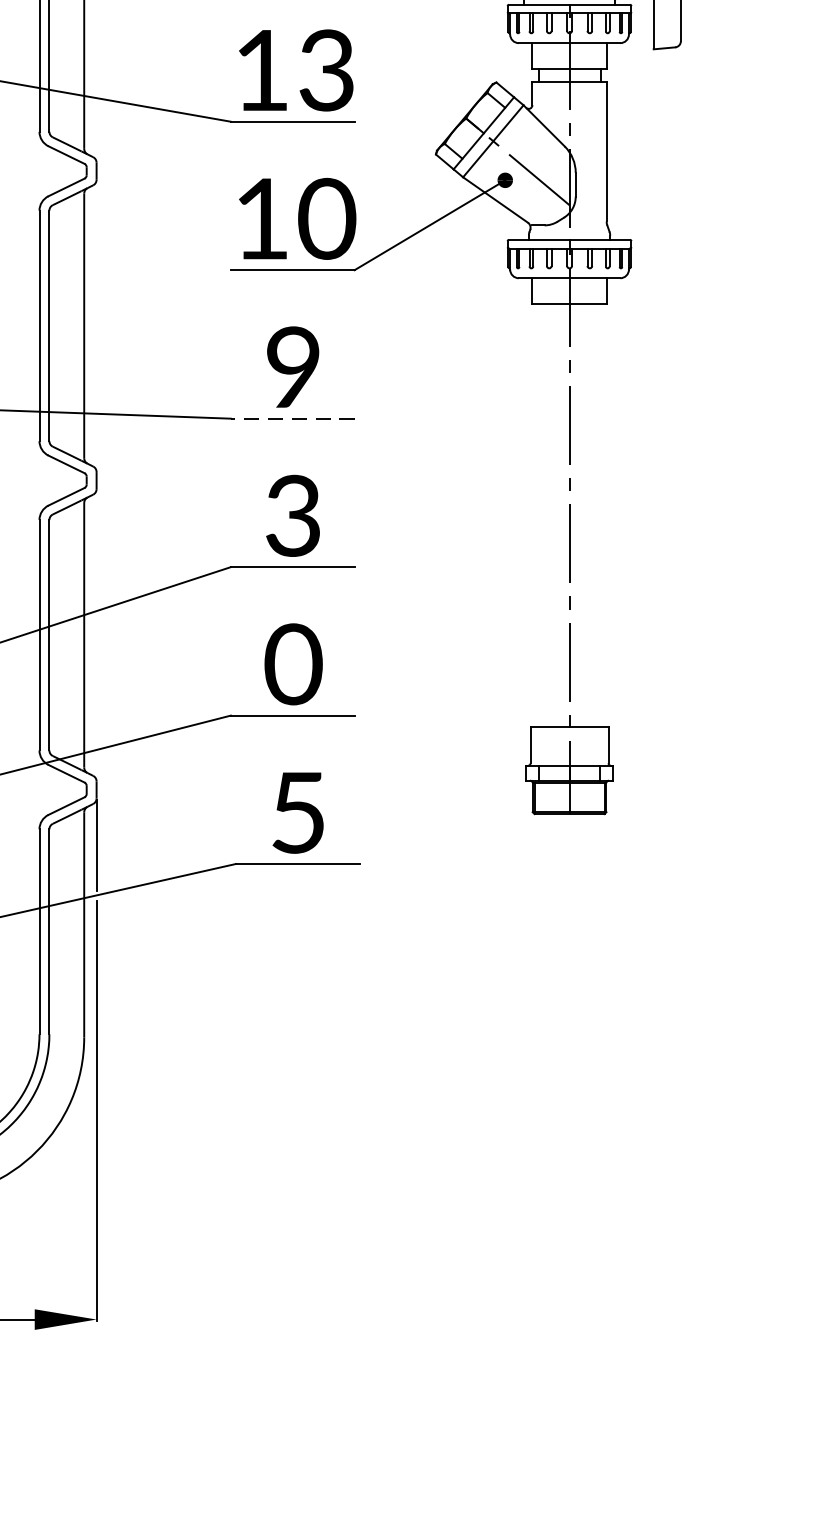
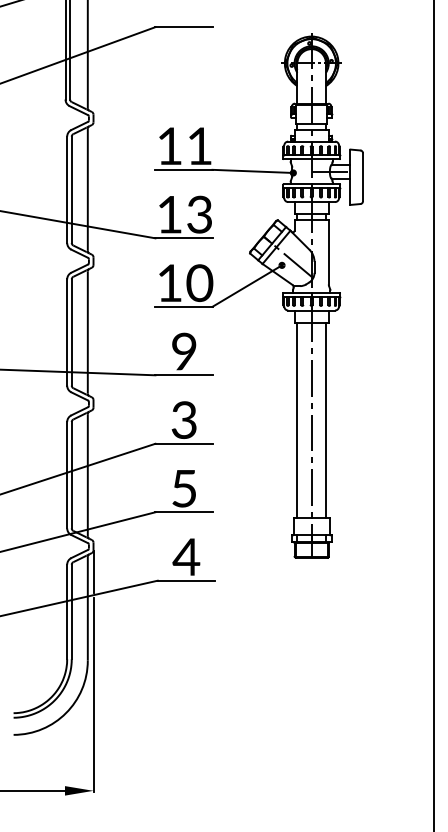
line: (291, 419) -> (183, 375), dashed -> solid
line: (538, 514) -> (297, 419), added
line: (599, 514) -> (325, 419), added
text: (293, 664) -> (184, 488), 0 -> 5
text: (298, 811) -> (186, 556), 5 -> 4

